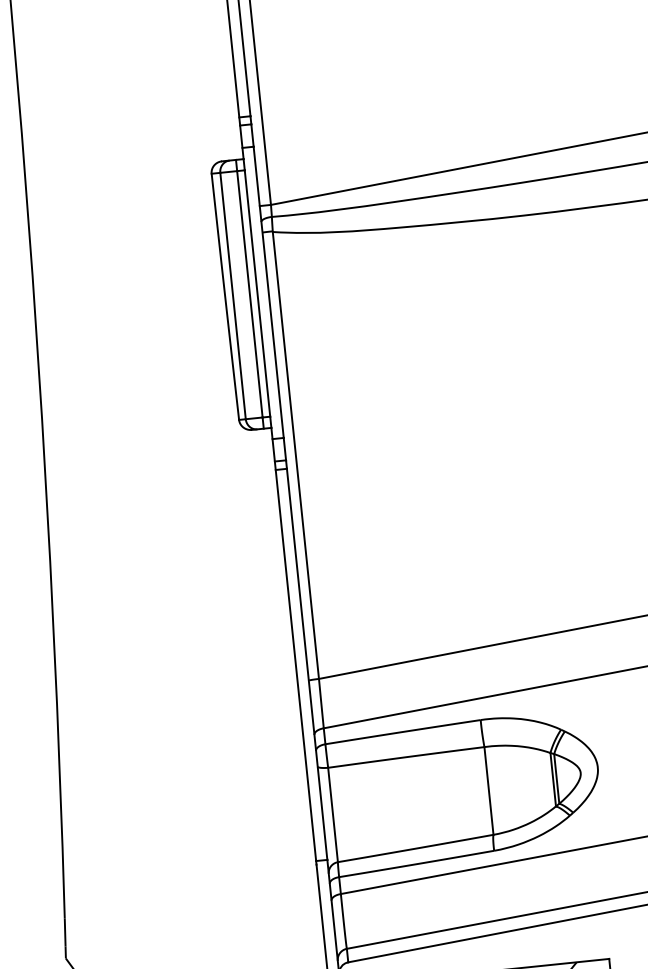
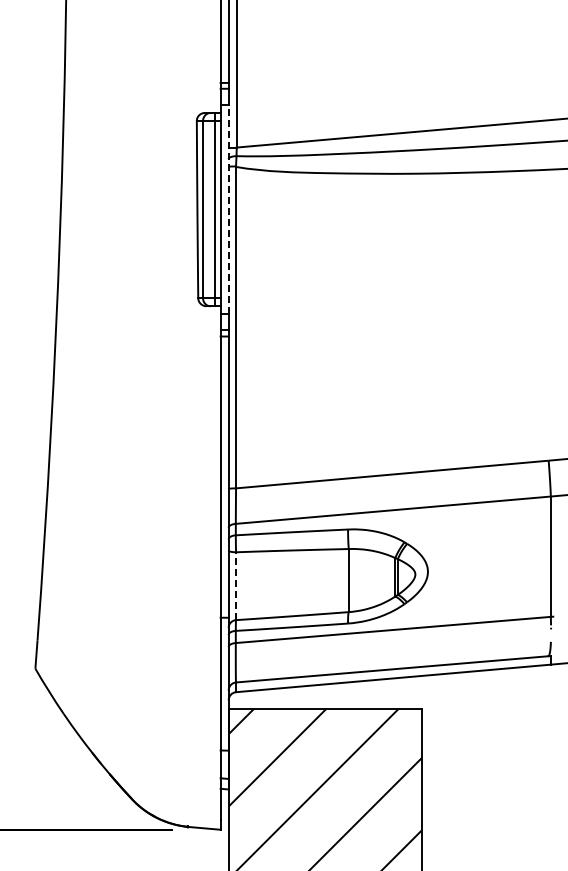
line: (268, 292) -> (228, 209), solid -> dashed
line: (333, 815) -> (236, 586), solid -> dashed

